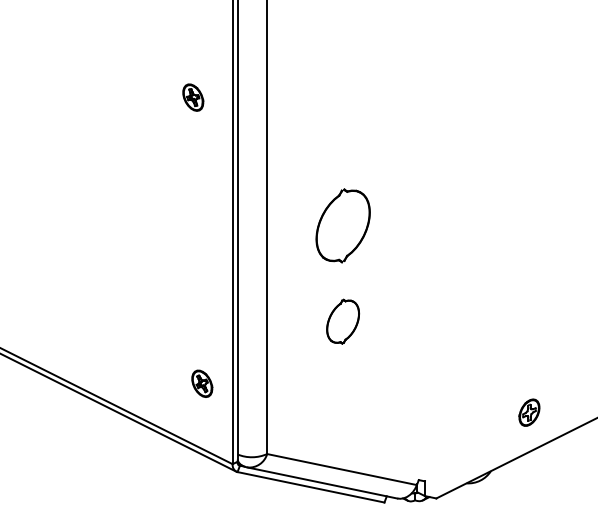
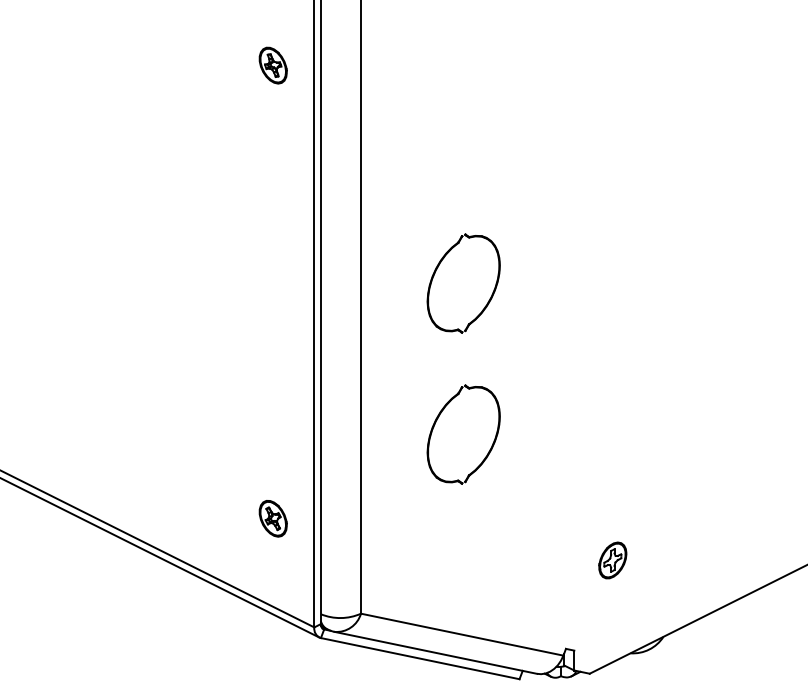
part: (193, 97) -> (273, 65), moved
part: (342, 225) -> (462, 283), moved
part: (342, 321) -> (462, 434), size x1.67
part: (529, 412) -> (612, 560), moved

